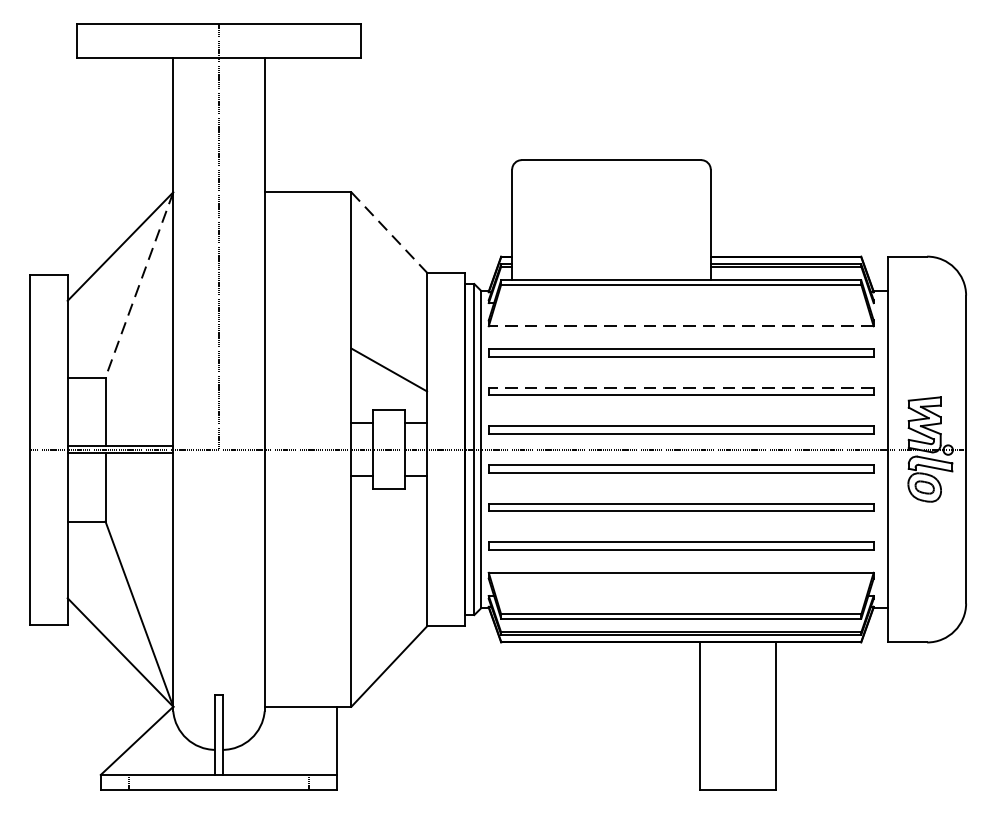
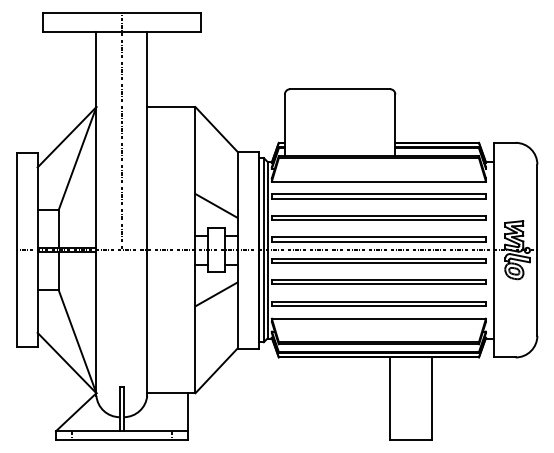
line: (389, 232) -> (216, 129), dashed -> solid
line: (139, 284) -> (77, 158), dashed -> solid
line: (680, 326) -> (378, 181), dashed -> solid
line: (680, 387) -> (378, 215), dashed -> solid
line: (389, 529) -> (216, 294), added

